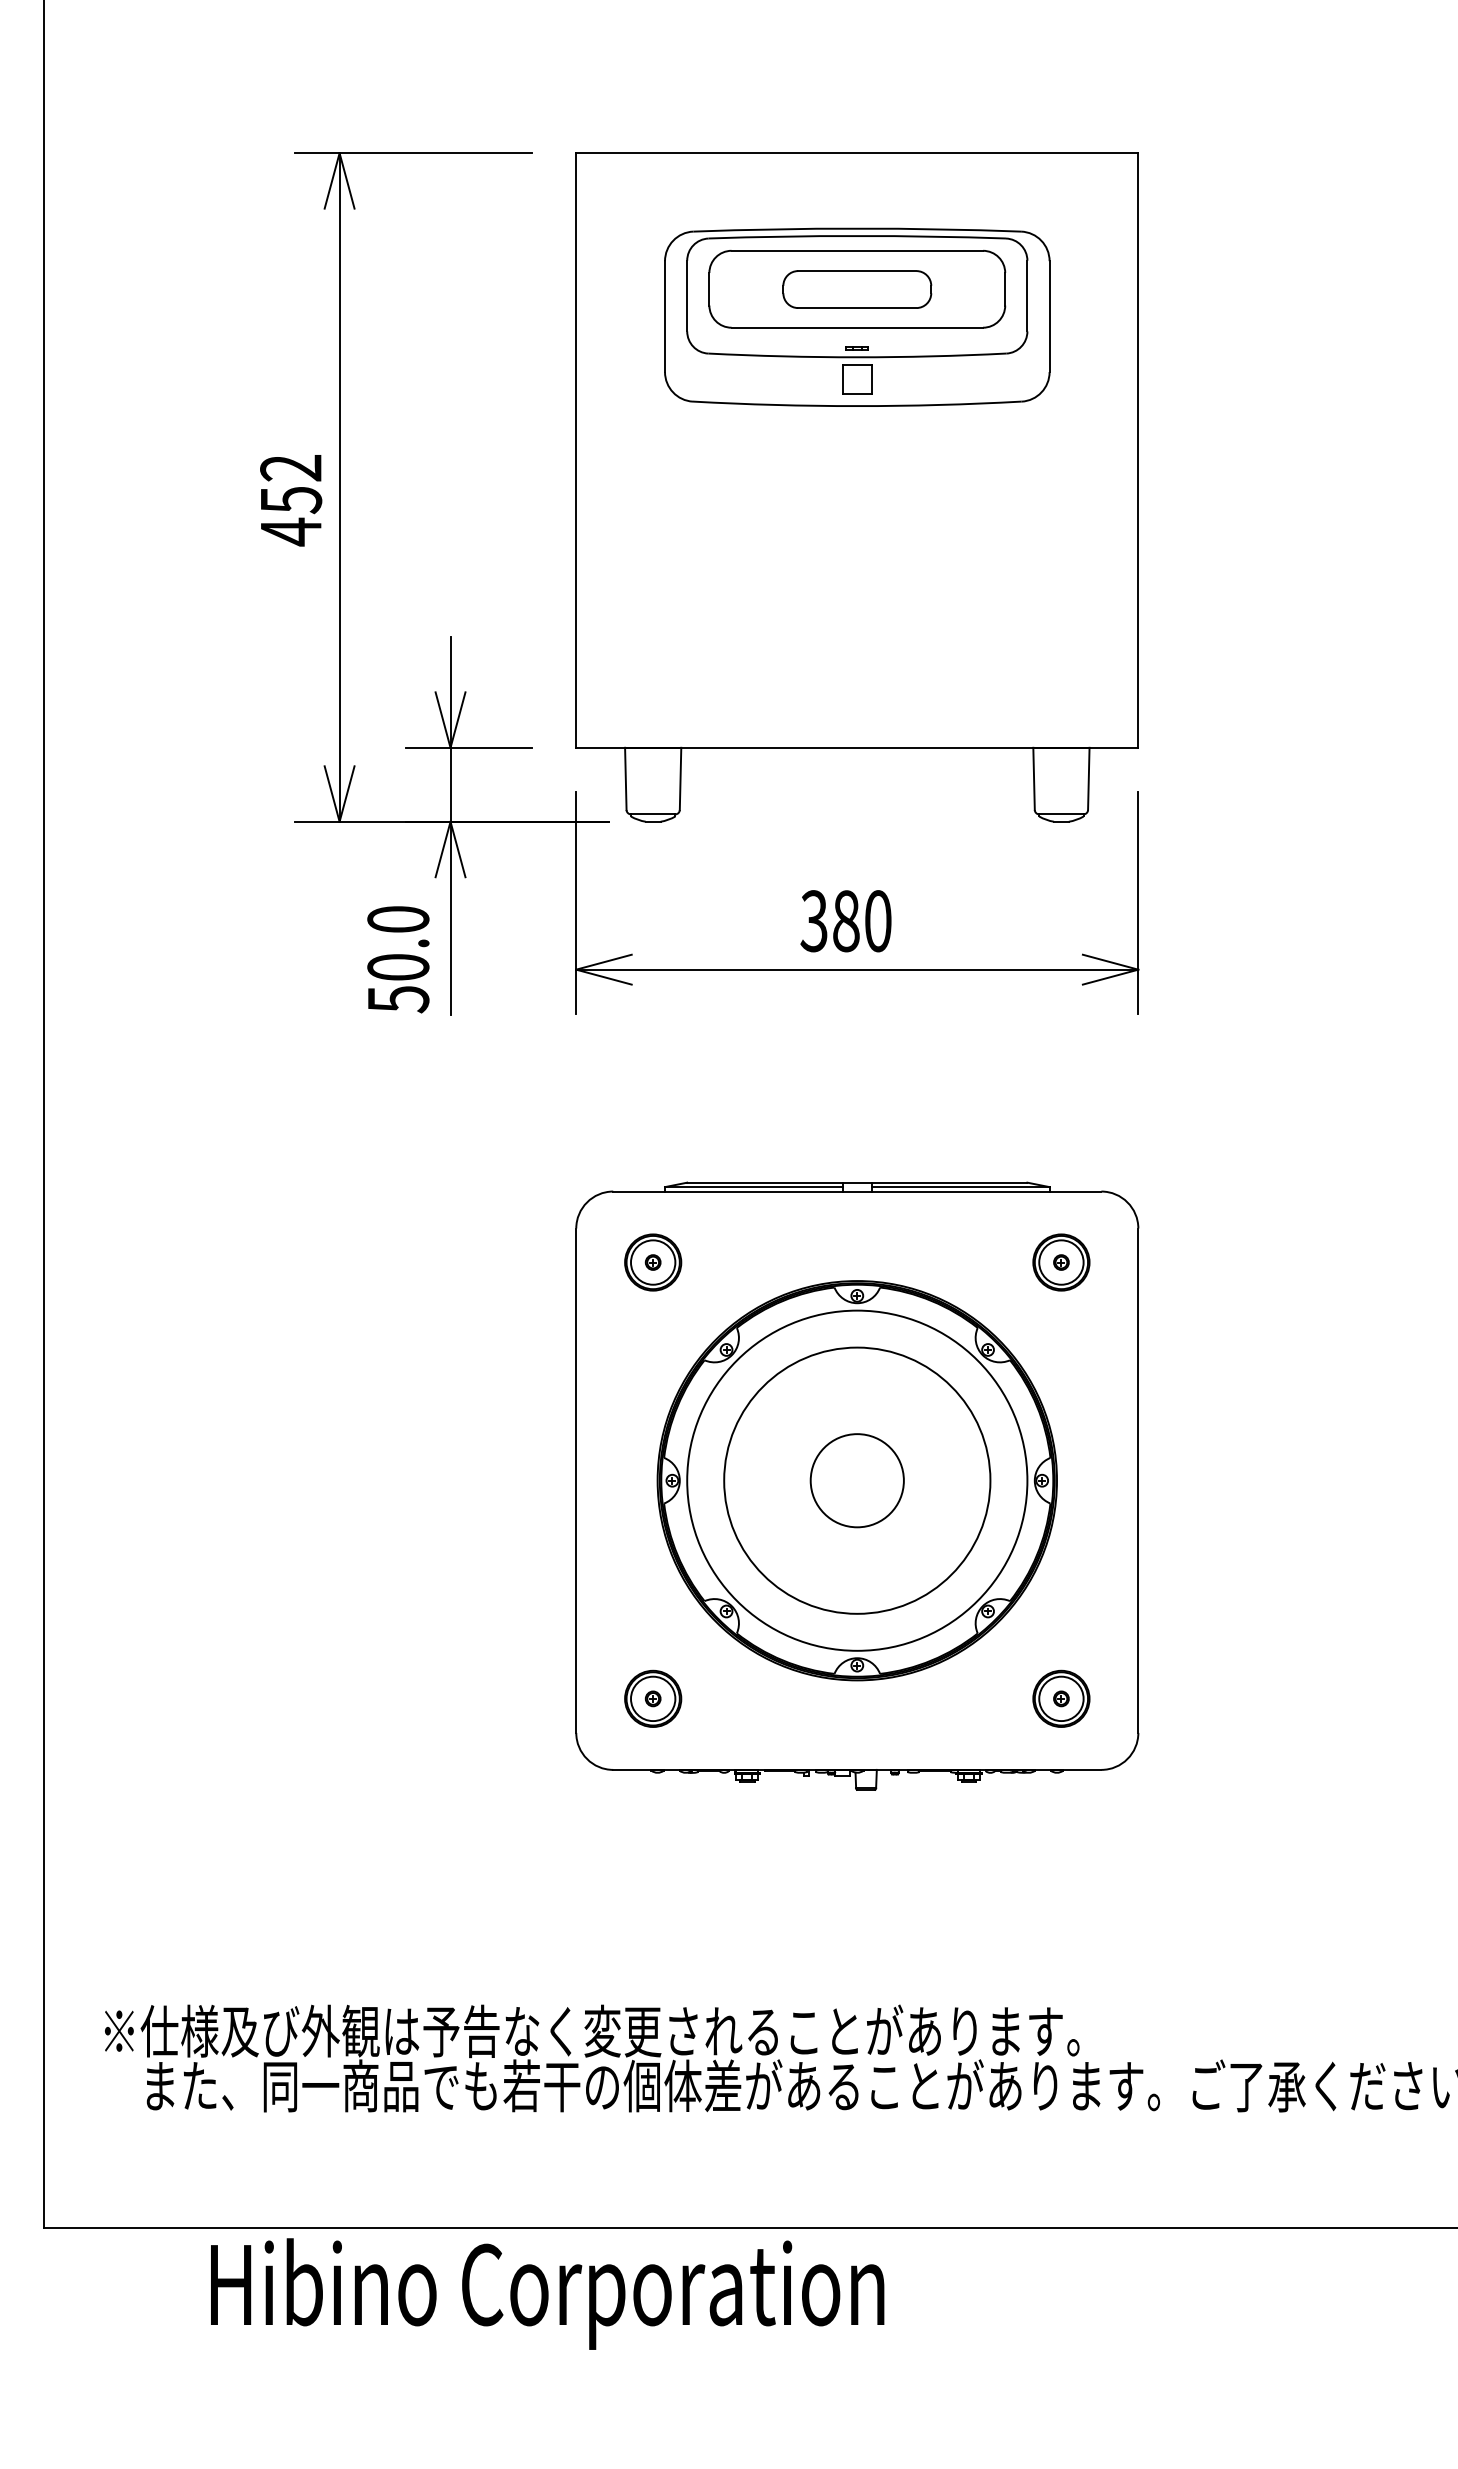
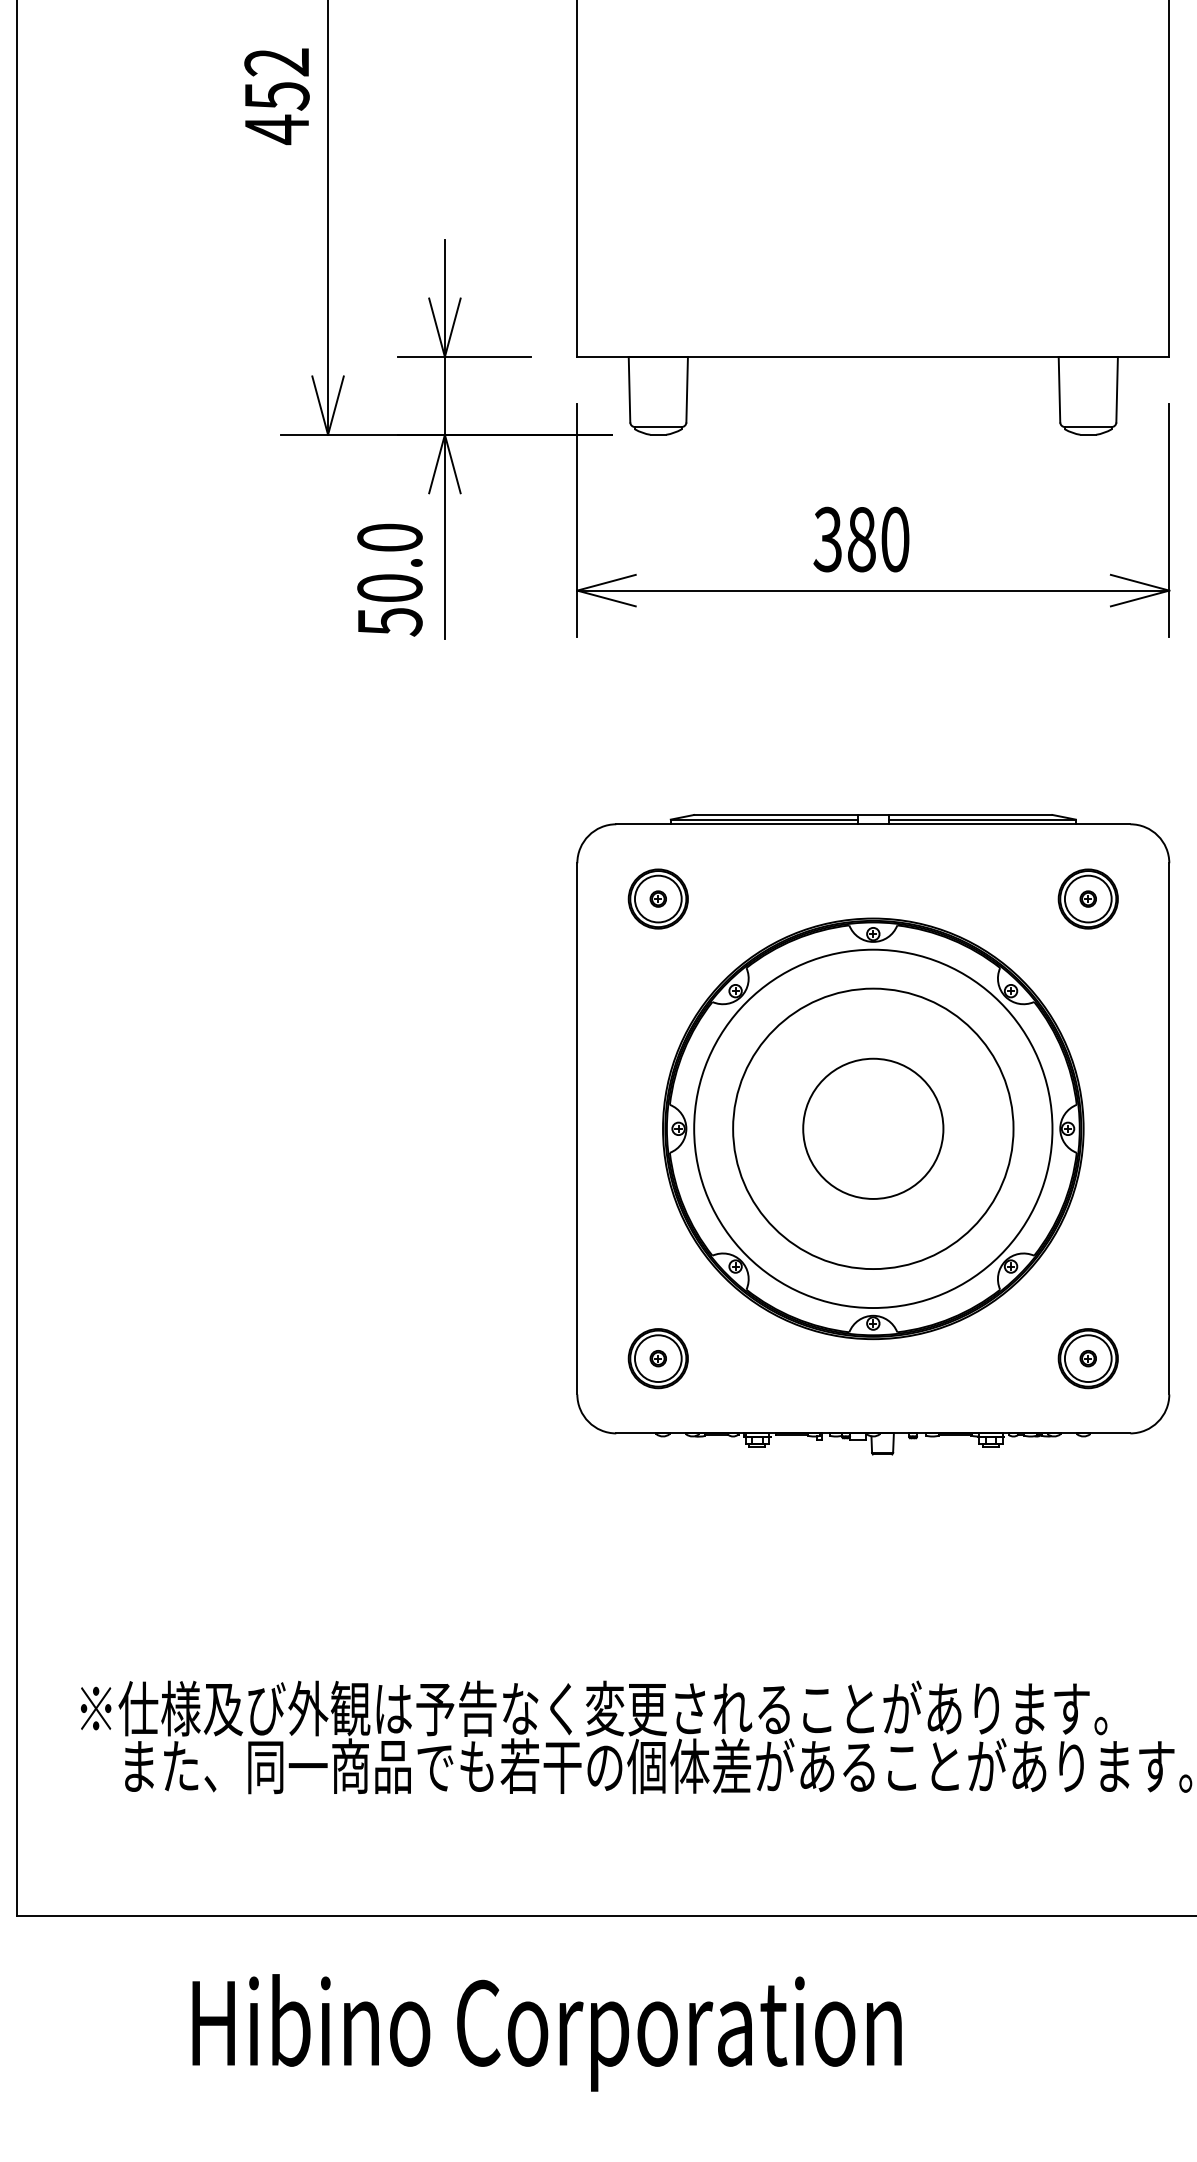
circle: (856, 1480) -> (872, 1128), size x1.43
text: (547, 2293) -> (547, 2032), moved

